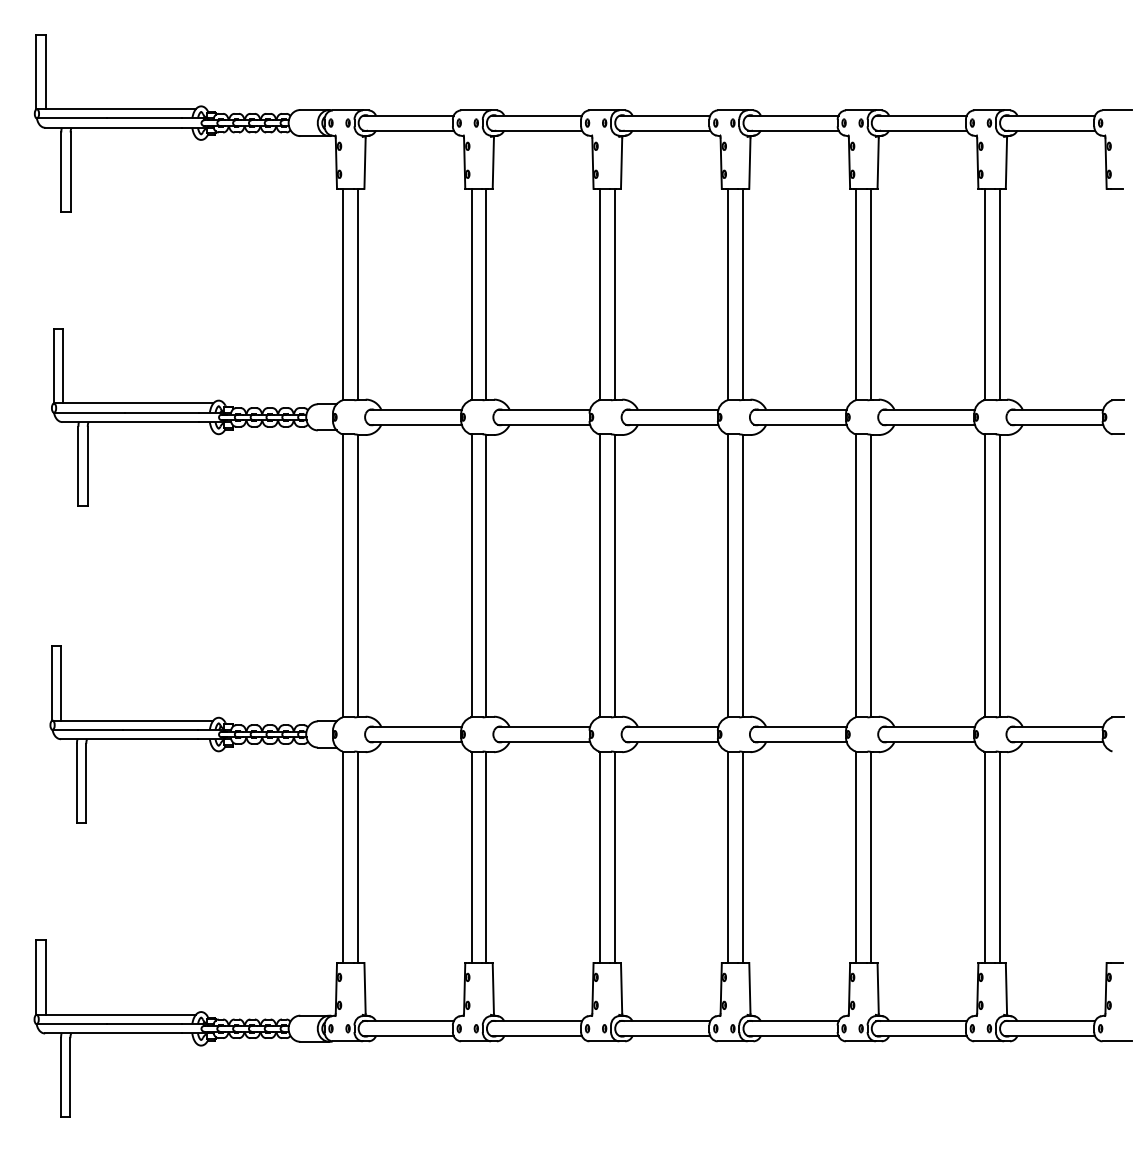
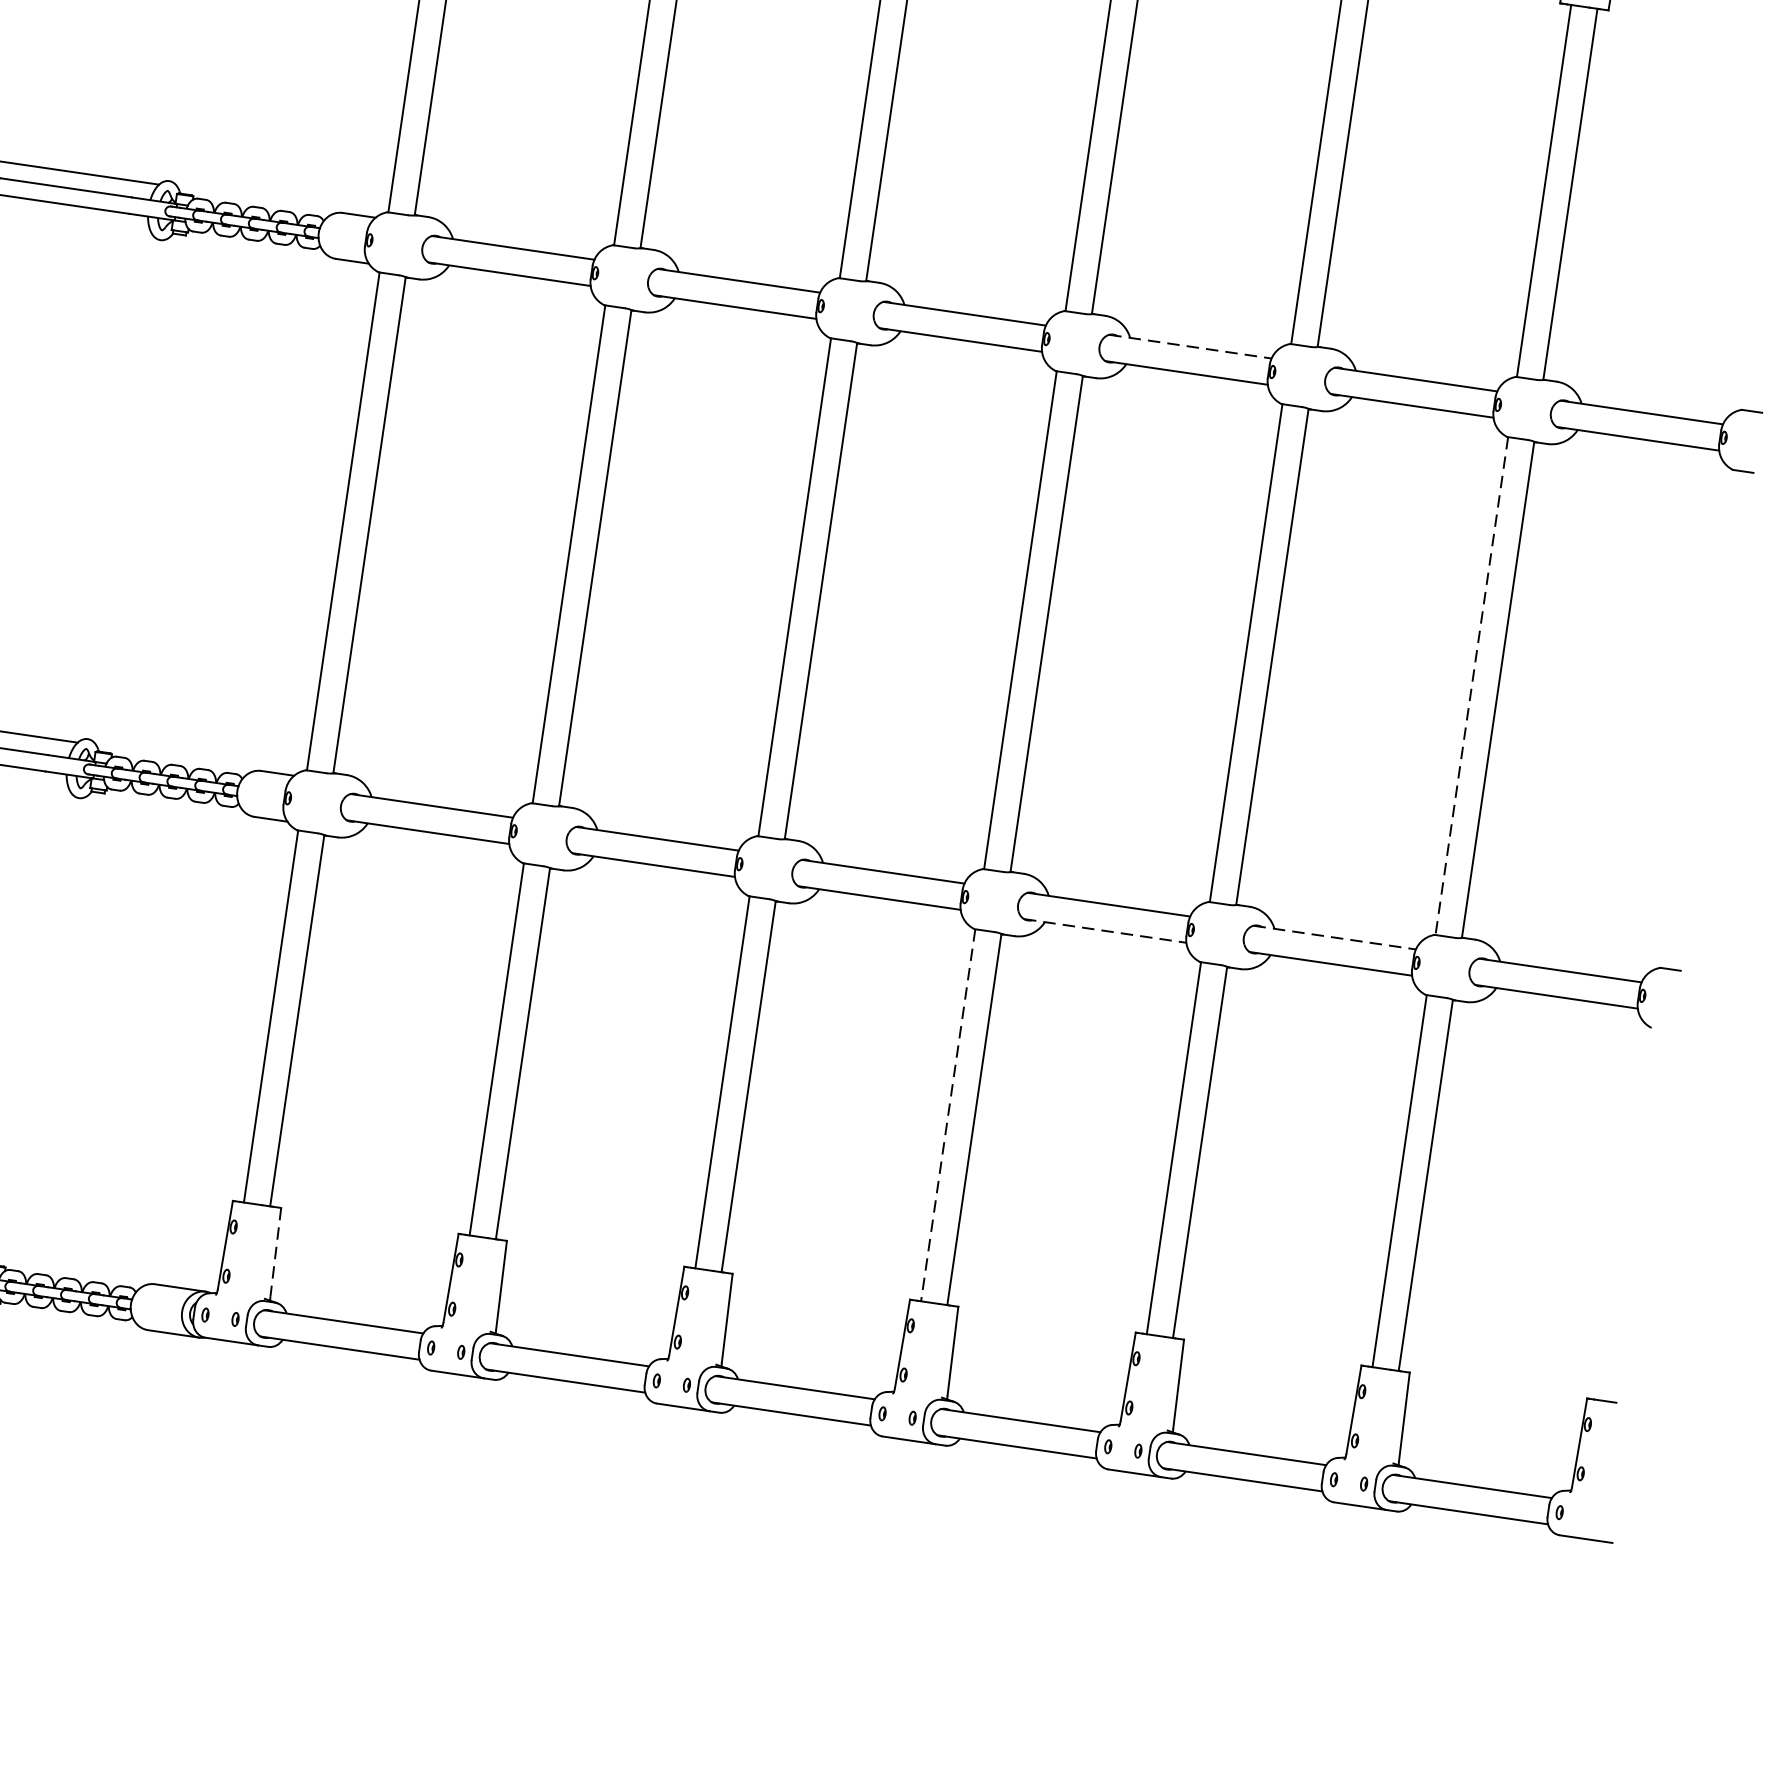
line: (800, 409) -> (1190, 346), solid -> dashed
line: (984, 576) -> (1471, 687), solid -> dashed
line: (929, 727) -> (1335, 938), solid -> dashed
line: (800, 741) -> (1105, 930), solid -> dashed
line: (728, 857) -> (948, 1115), solid -> dashed
line: (365, 988) -> (276, 1253), solid -> dashed

